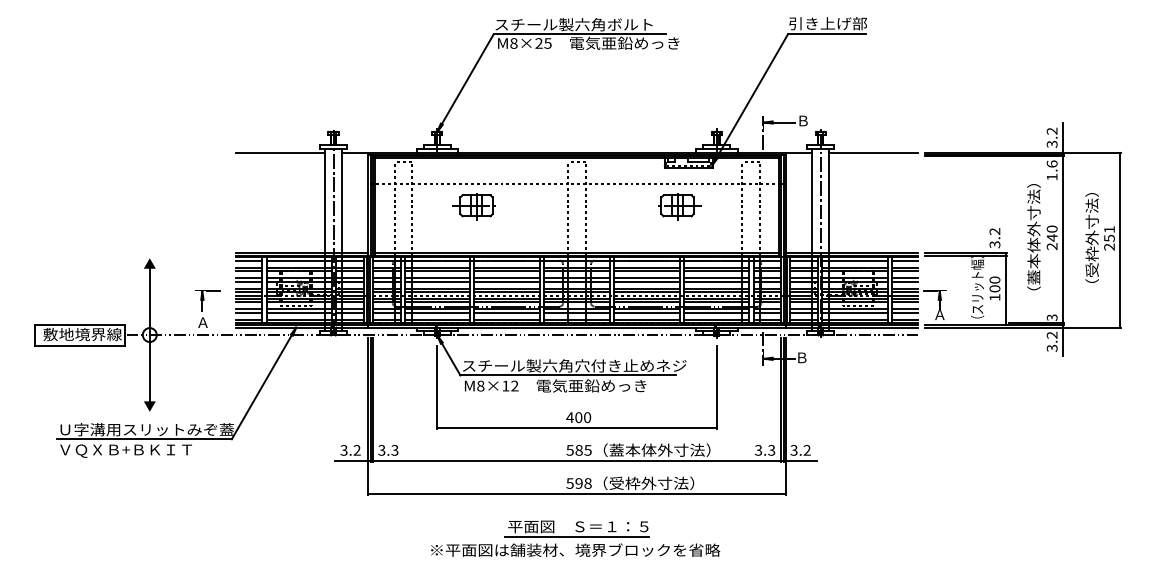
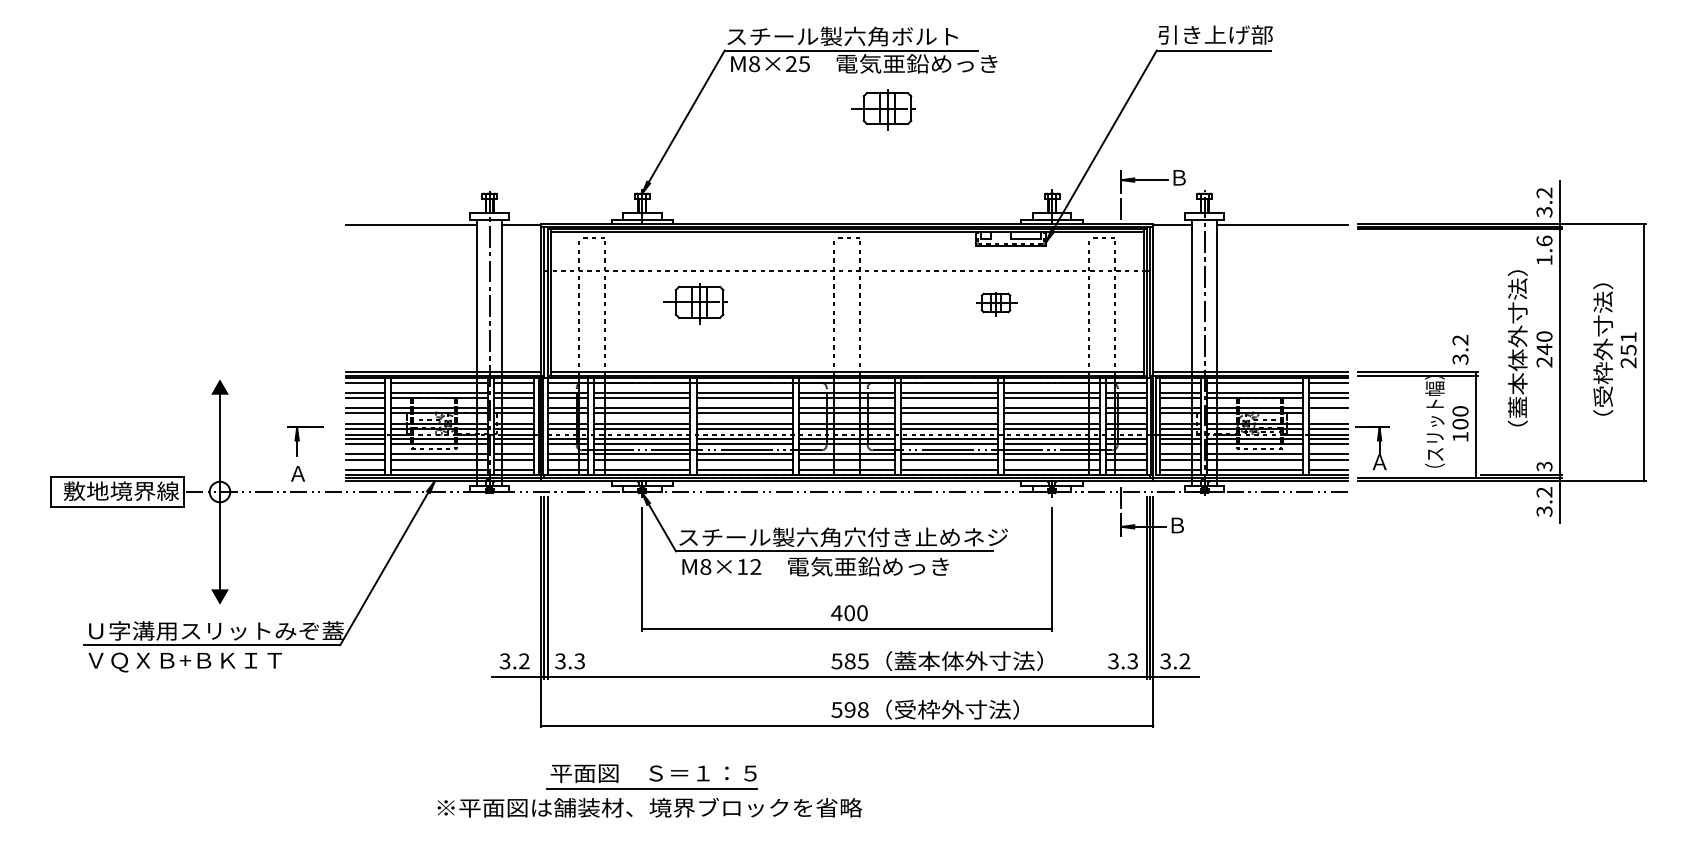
part: (601, 74) -> (882, 109), added
part: (679, 206) -> (997, 303), size x0.6
line: (904, 281) -> (1327, 413), removed
part: (575, 538) -> (649, 790), moved

